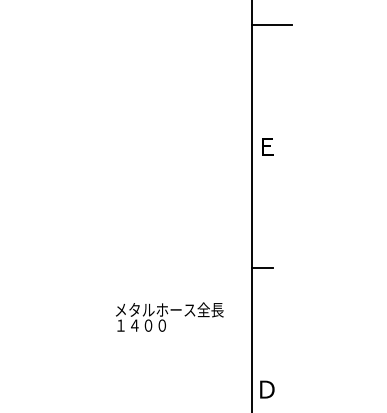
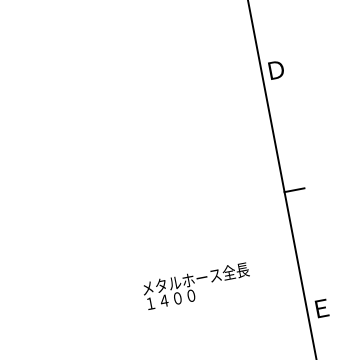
text: (267, 146) -> (276, 69), Ｅ -> Ｄ
text: (169, 316) -> (196, 285), moved
text: (267, 389) -> (322, 308), Ｄ -> Ｅ

